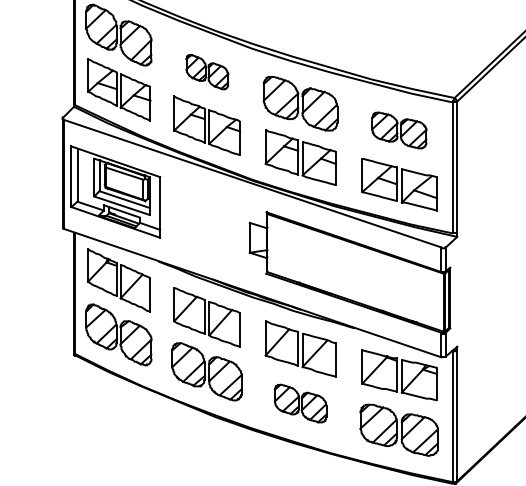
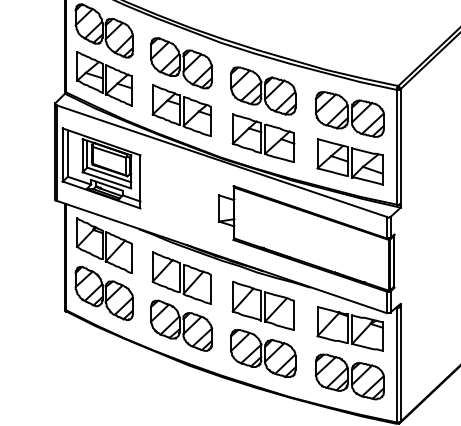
part: (207, 72) -> (181, 63), size x1.67
part: (398, 130) -> (349, 114), size x1.43
part: (300, 403) -> (263, 353), size x1.43

